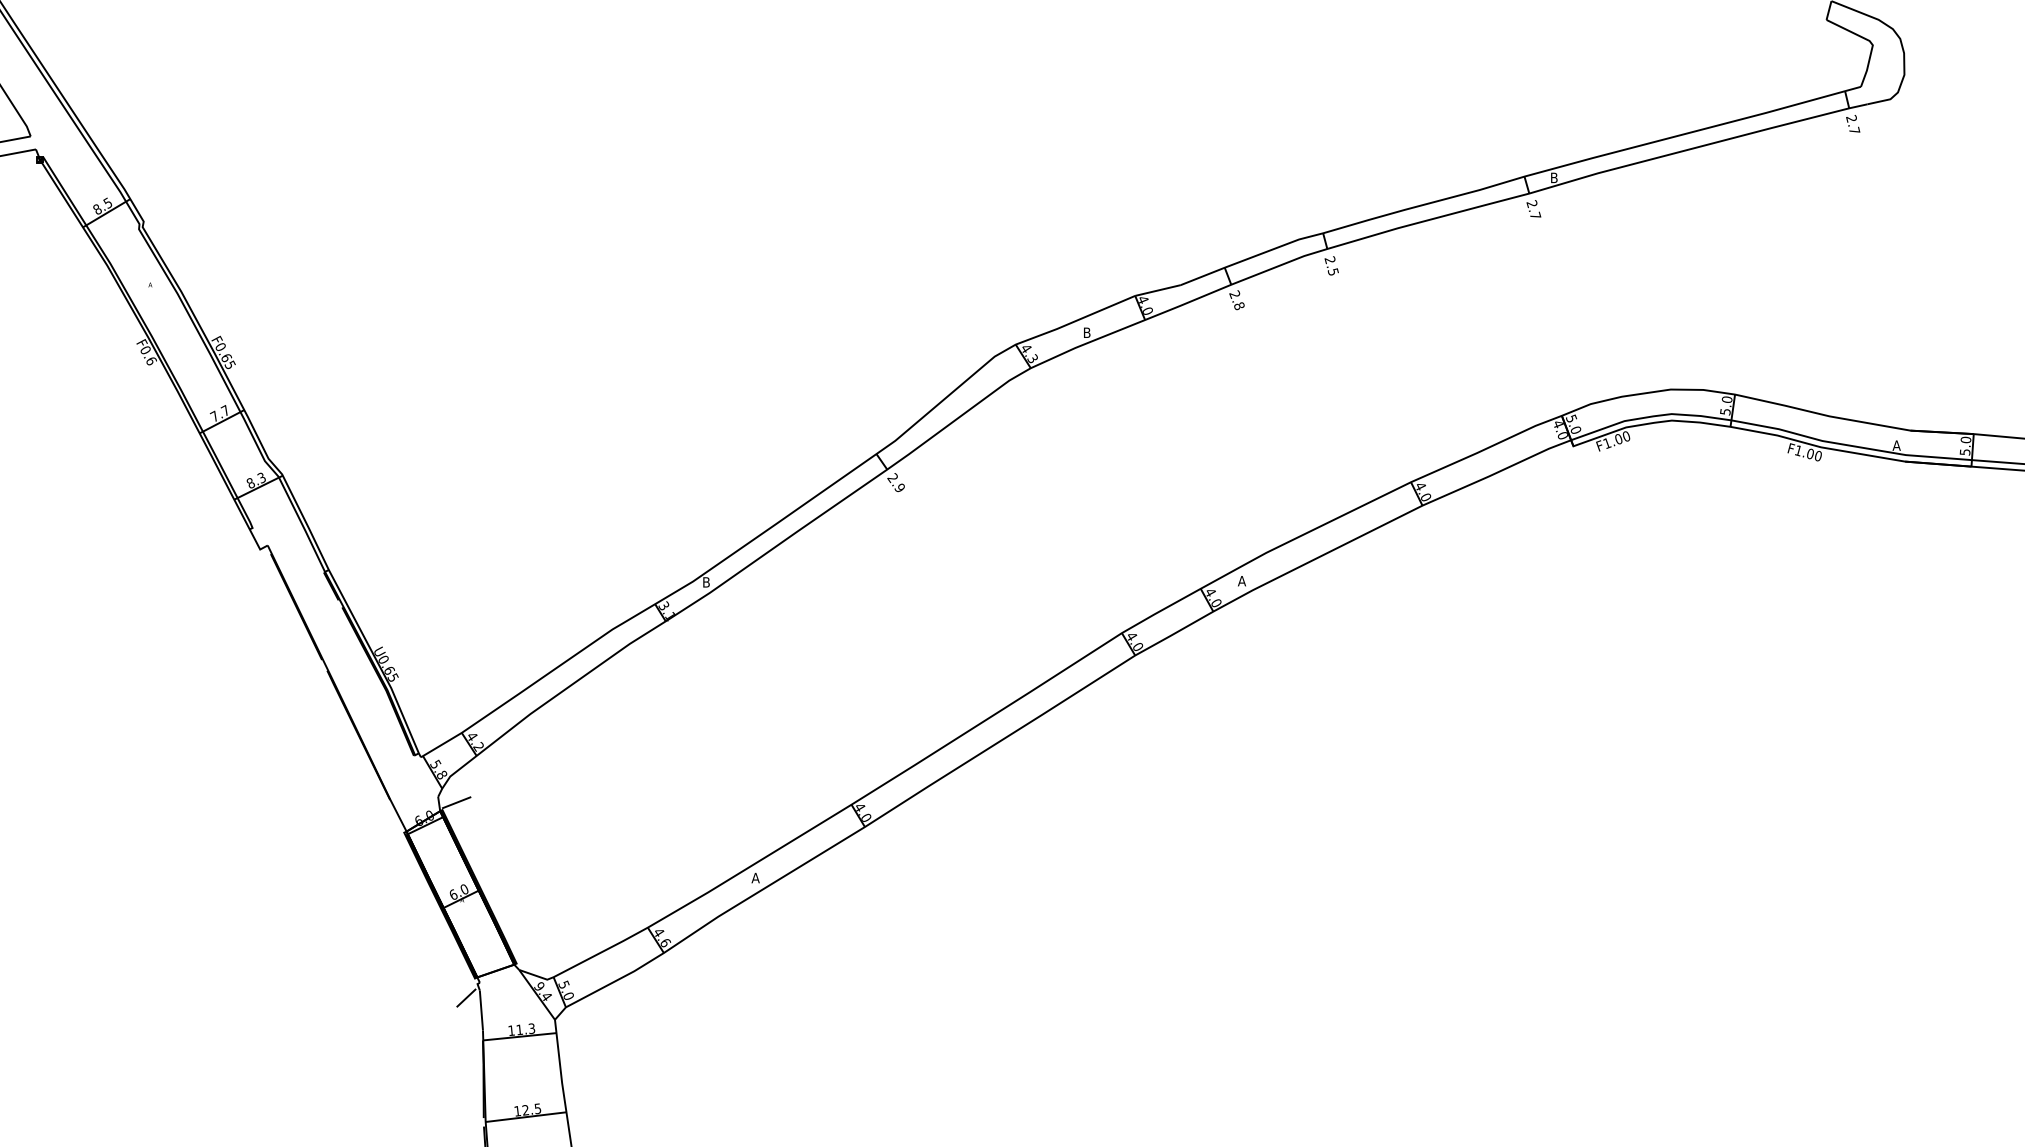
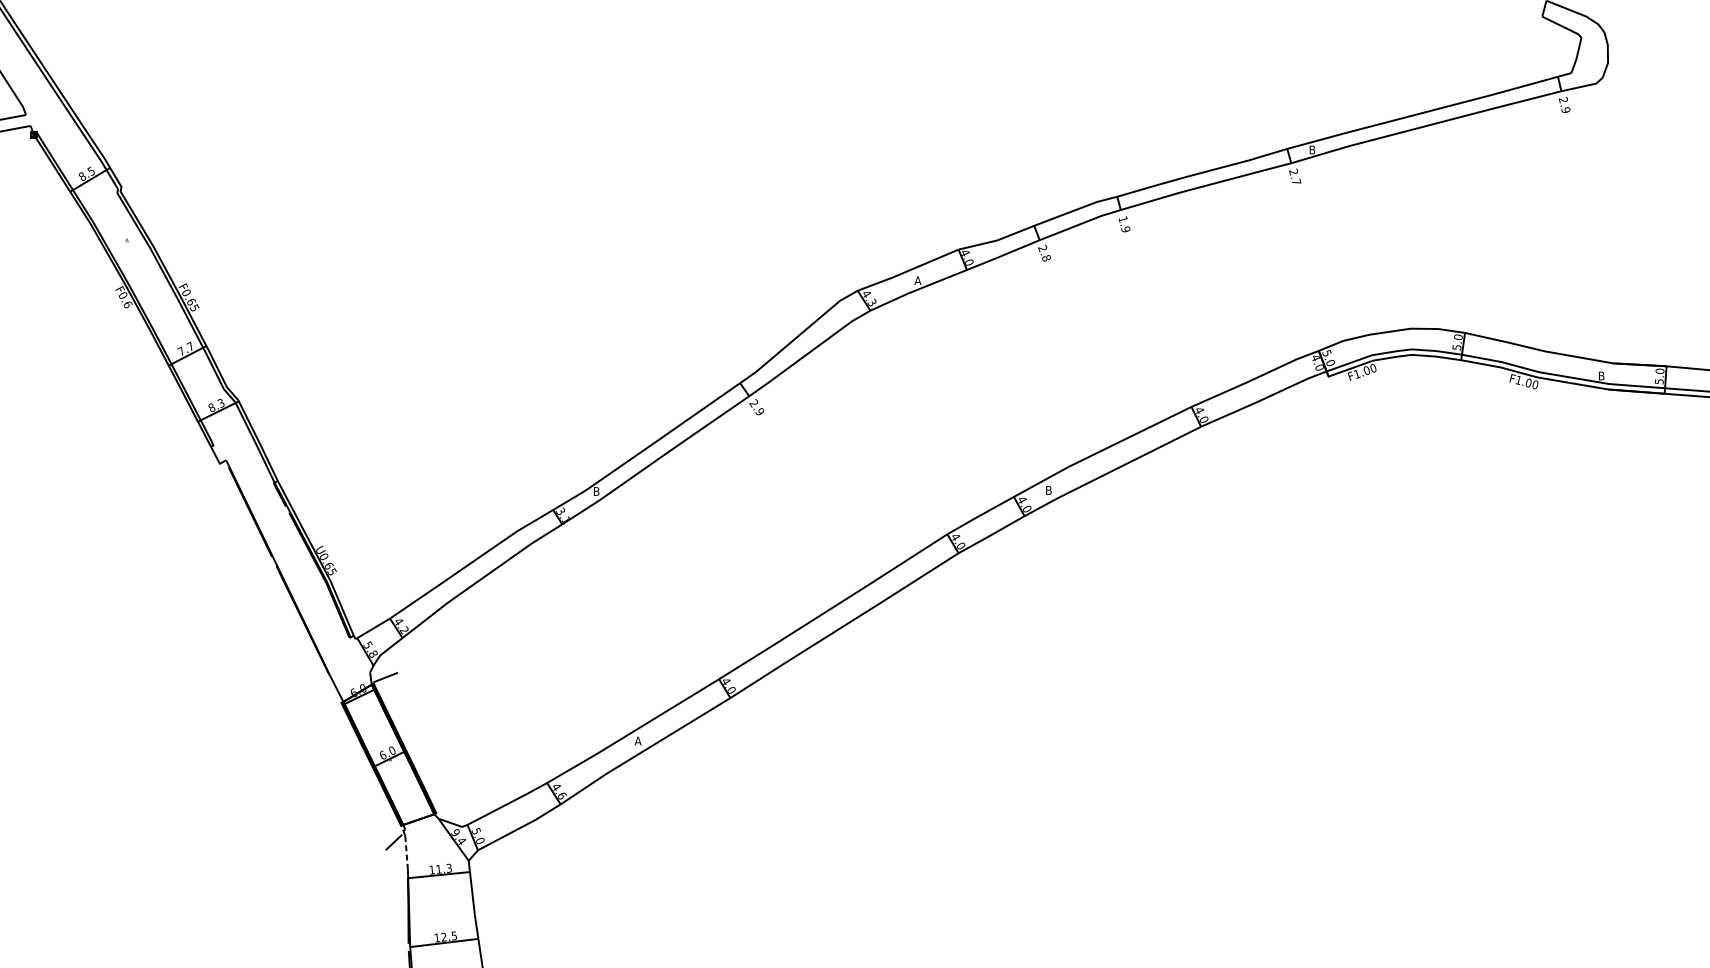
text: (1854, 130) -> (1565, 109), 2.7 -> 2.9
text: (1331, 265) -> (1124, 223), 2.5 -> 1.9
text: (1087, 332) -> (918, 280), B -> A
text: (1896, 445) -> (1601, 375), A -> B
text: (1241, 581) -> (1048, 490), A -> B
line: (481, 1010) -> (406, 852), solid -> dashed

